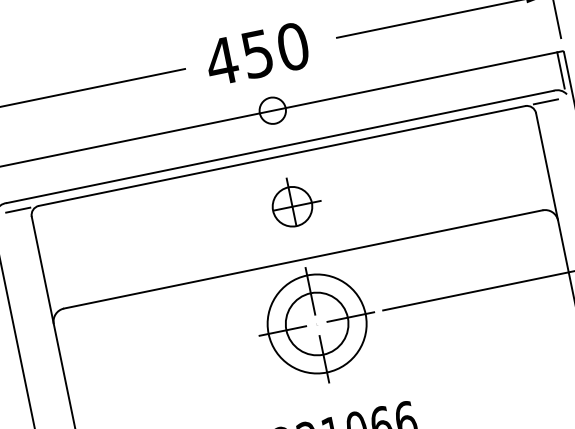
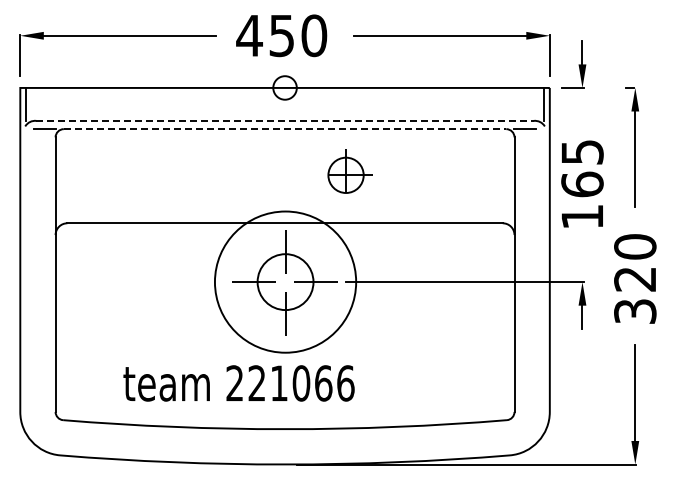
line: (280, 146) -> (285, 120), solid -> dashed
line: (282, 156) -> (285, 129), solid -> dashed
part: (295, 201) -> (349, 171), moved
circle: (317, 324) -> (285, 282), size x1.6

